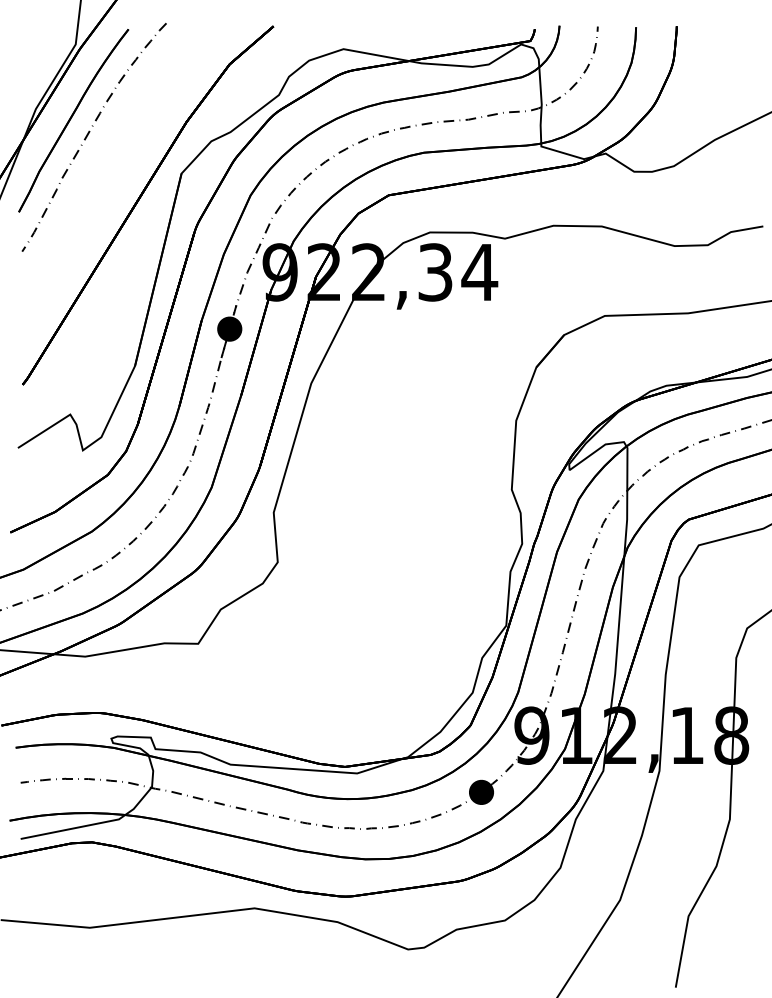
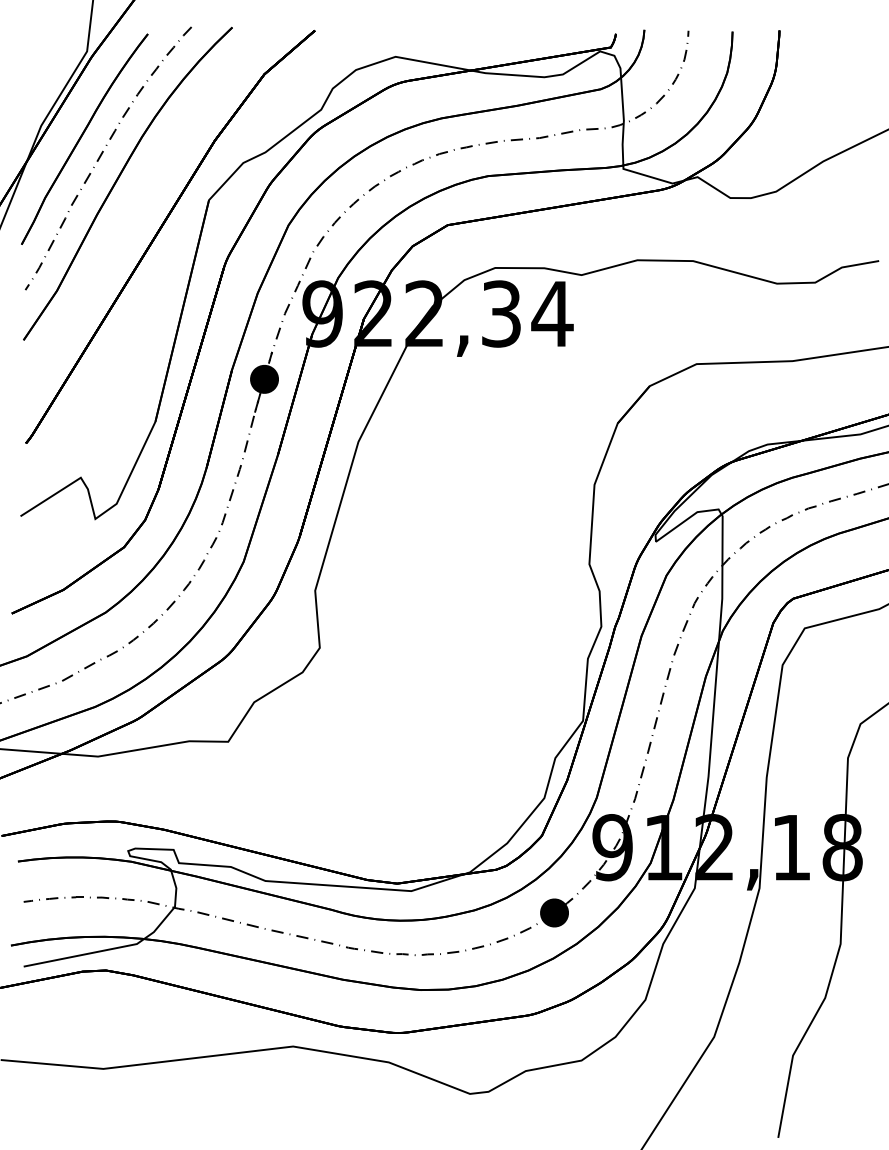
part: (103, 155) -> (119, 179), added

